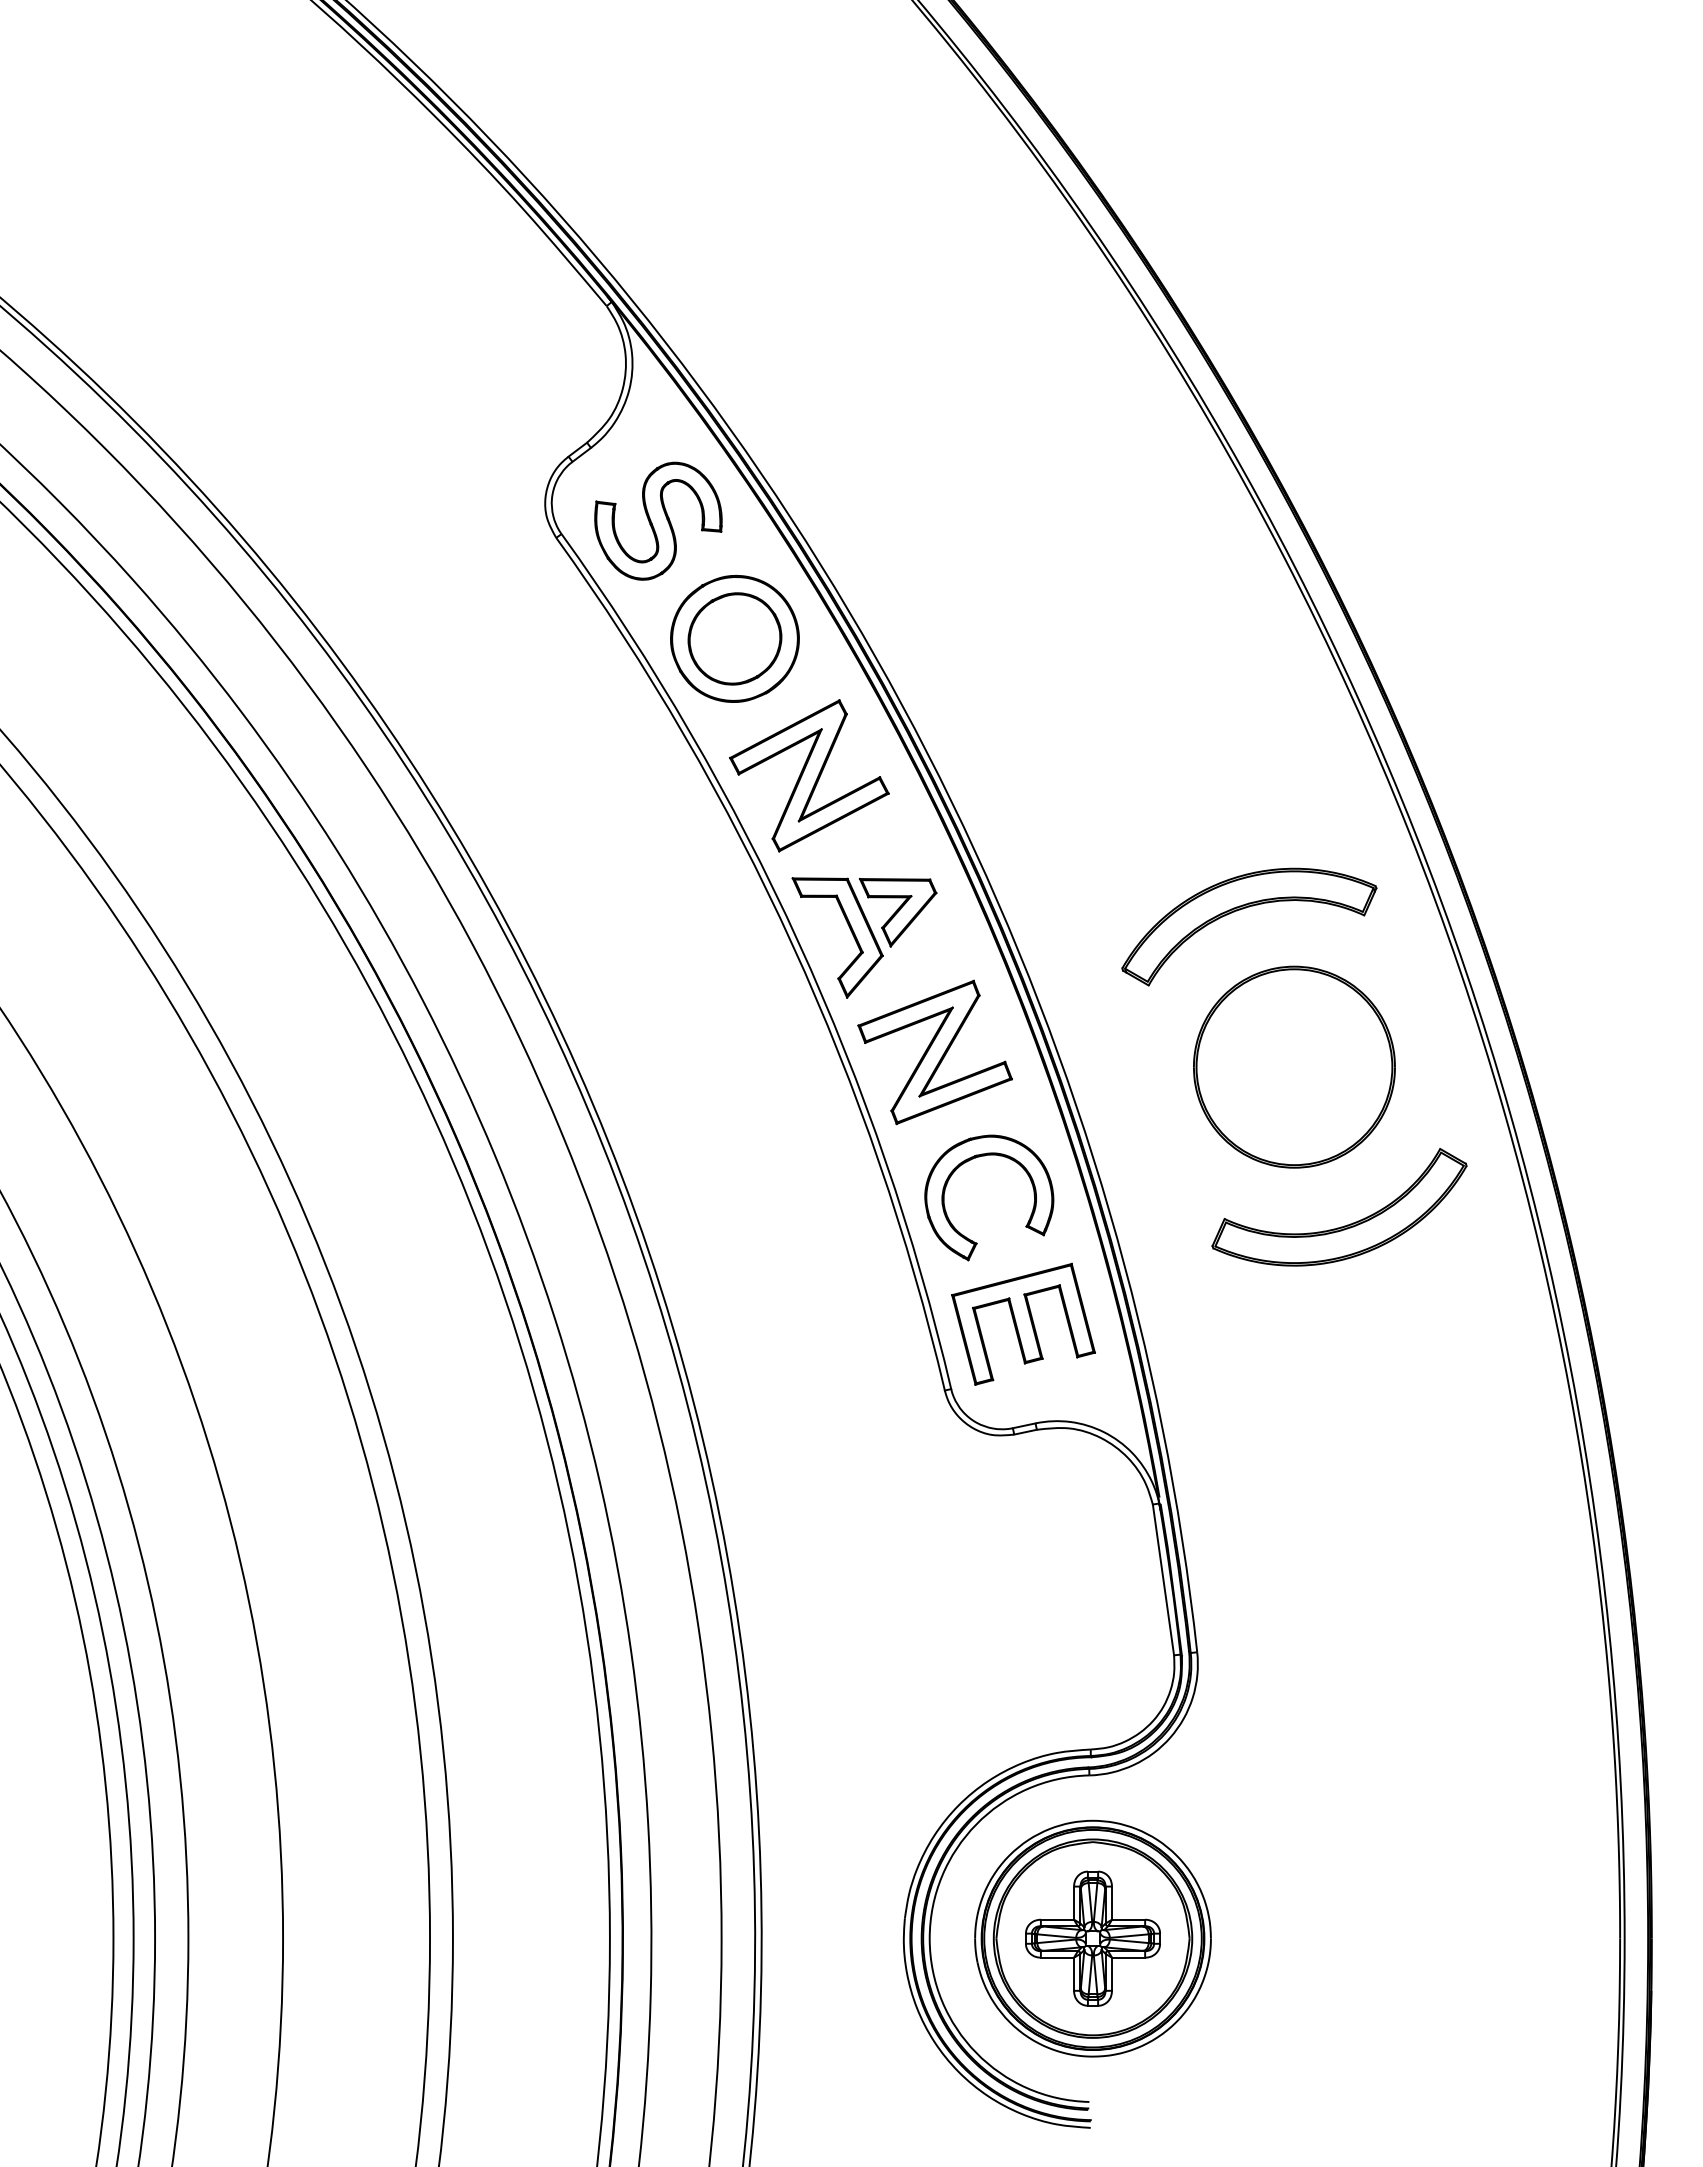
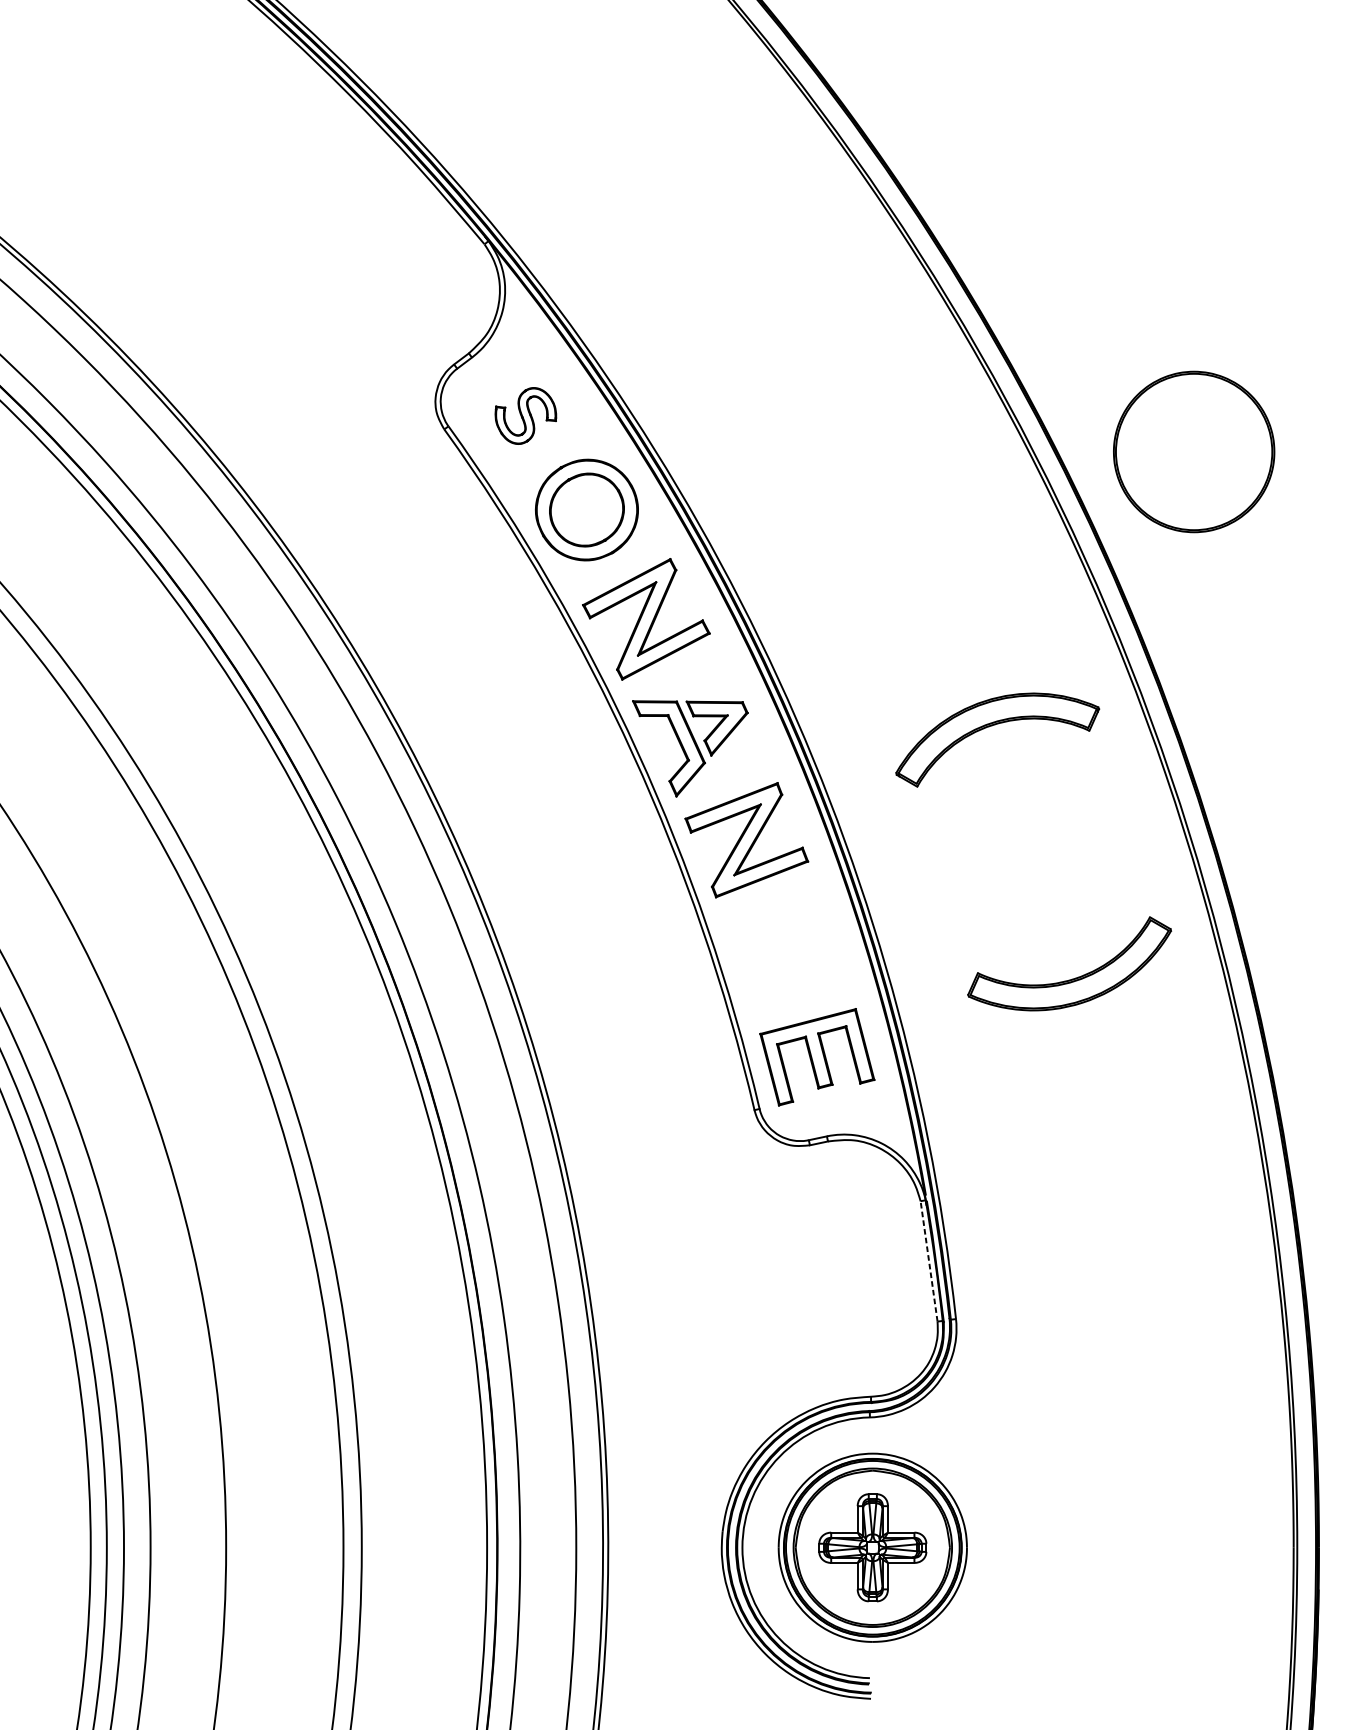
part: (658, 520) -> (525, 415), size x0.6
part: (1294, 1066) -> (1194, 451), moved
part: (971, 1160) -> (775, 926), removed
line: (1163, 1579) -> (929, 1261), solid -> dashed

